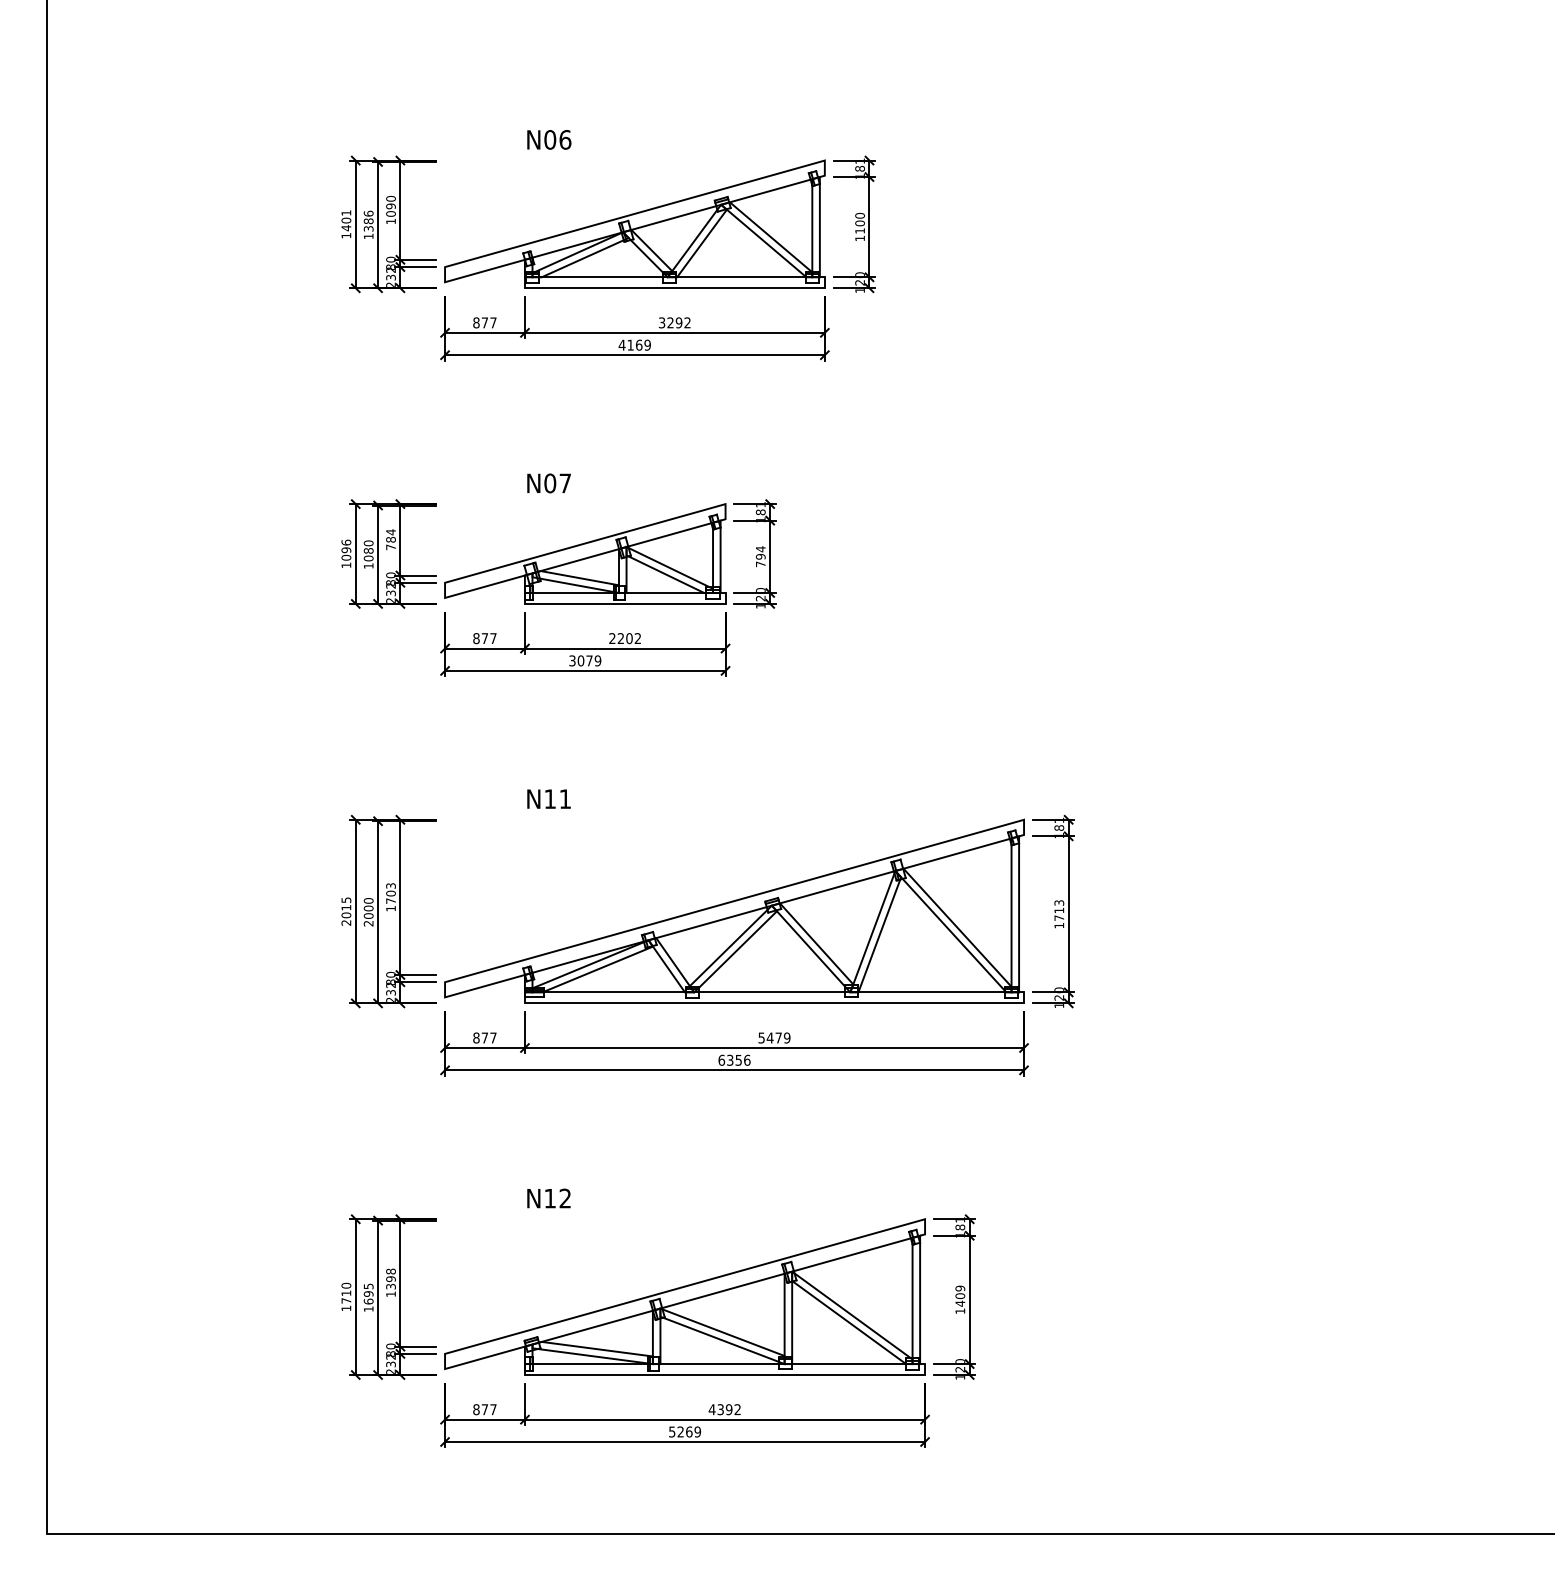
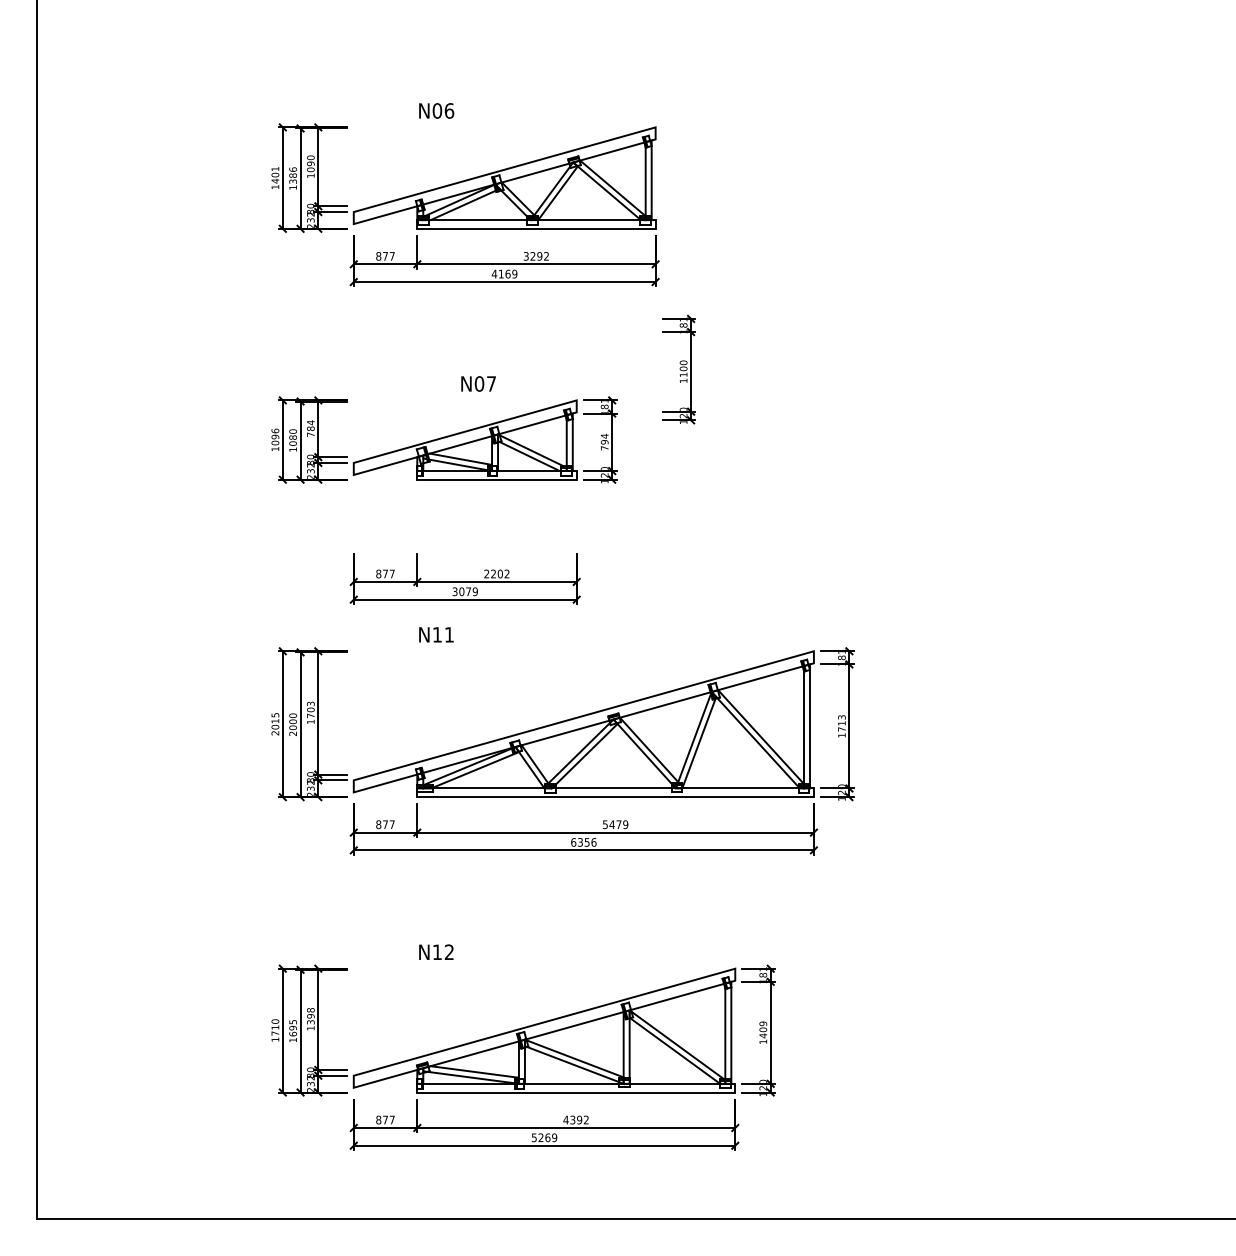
part: (854, 224) -> (679, 369), moved
text: (548, 483) -> (478, 384), moved
part: (585, 644) -> (465, 578), moved

